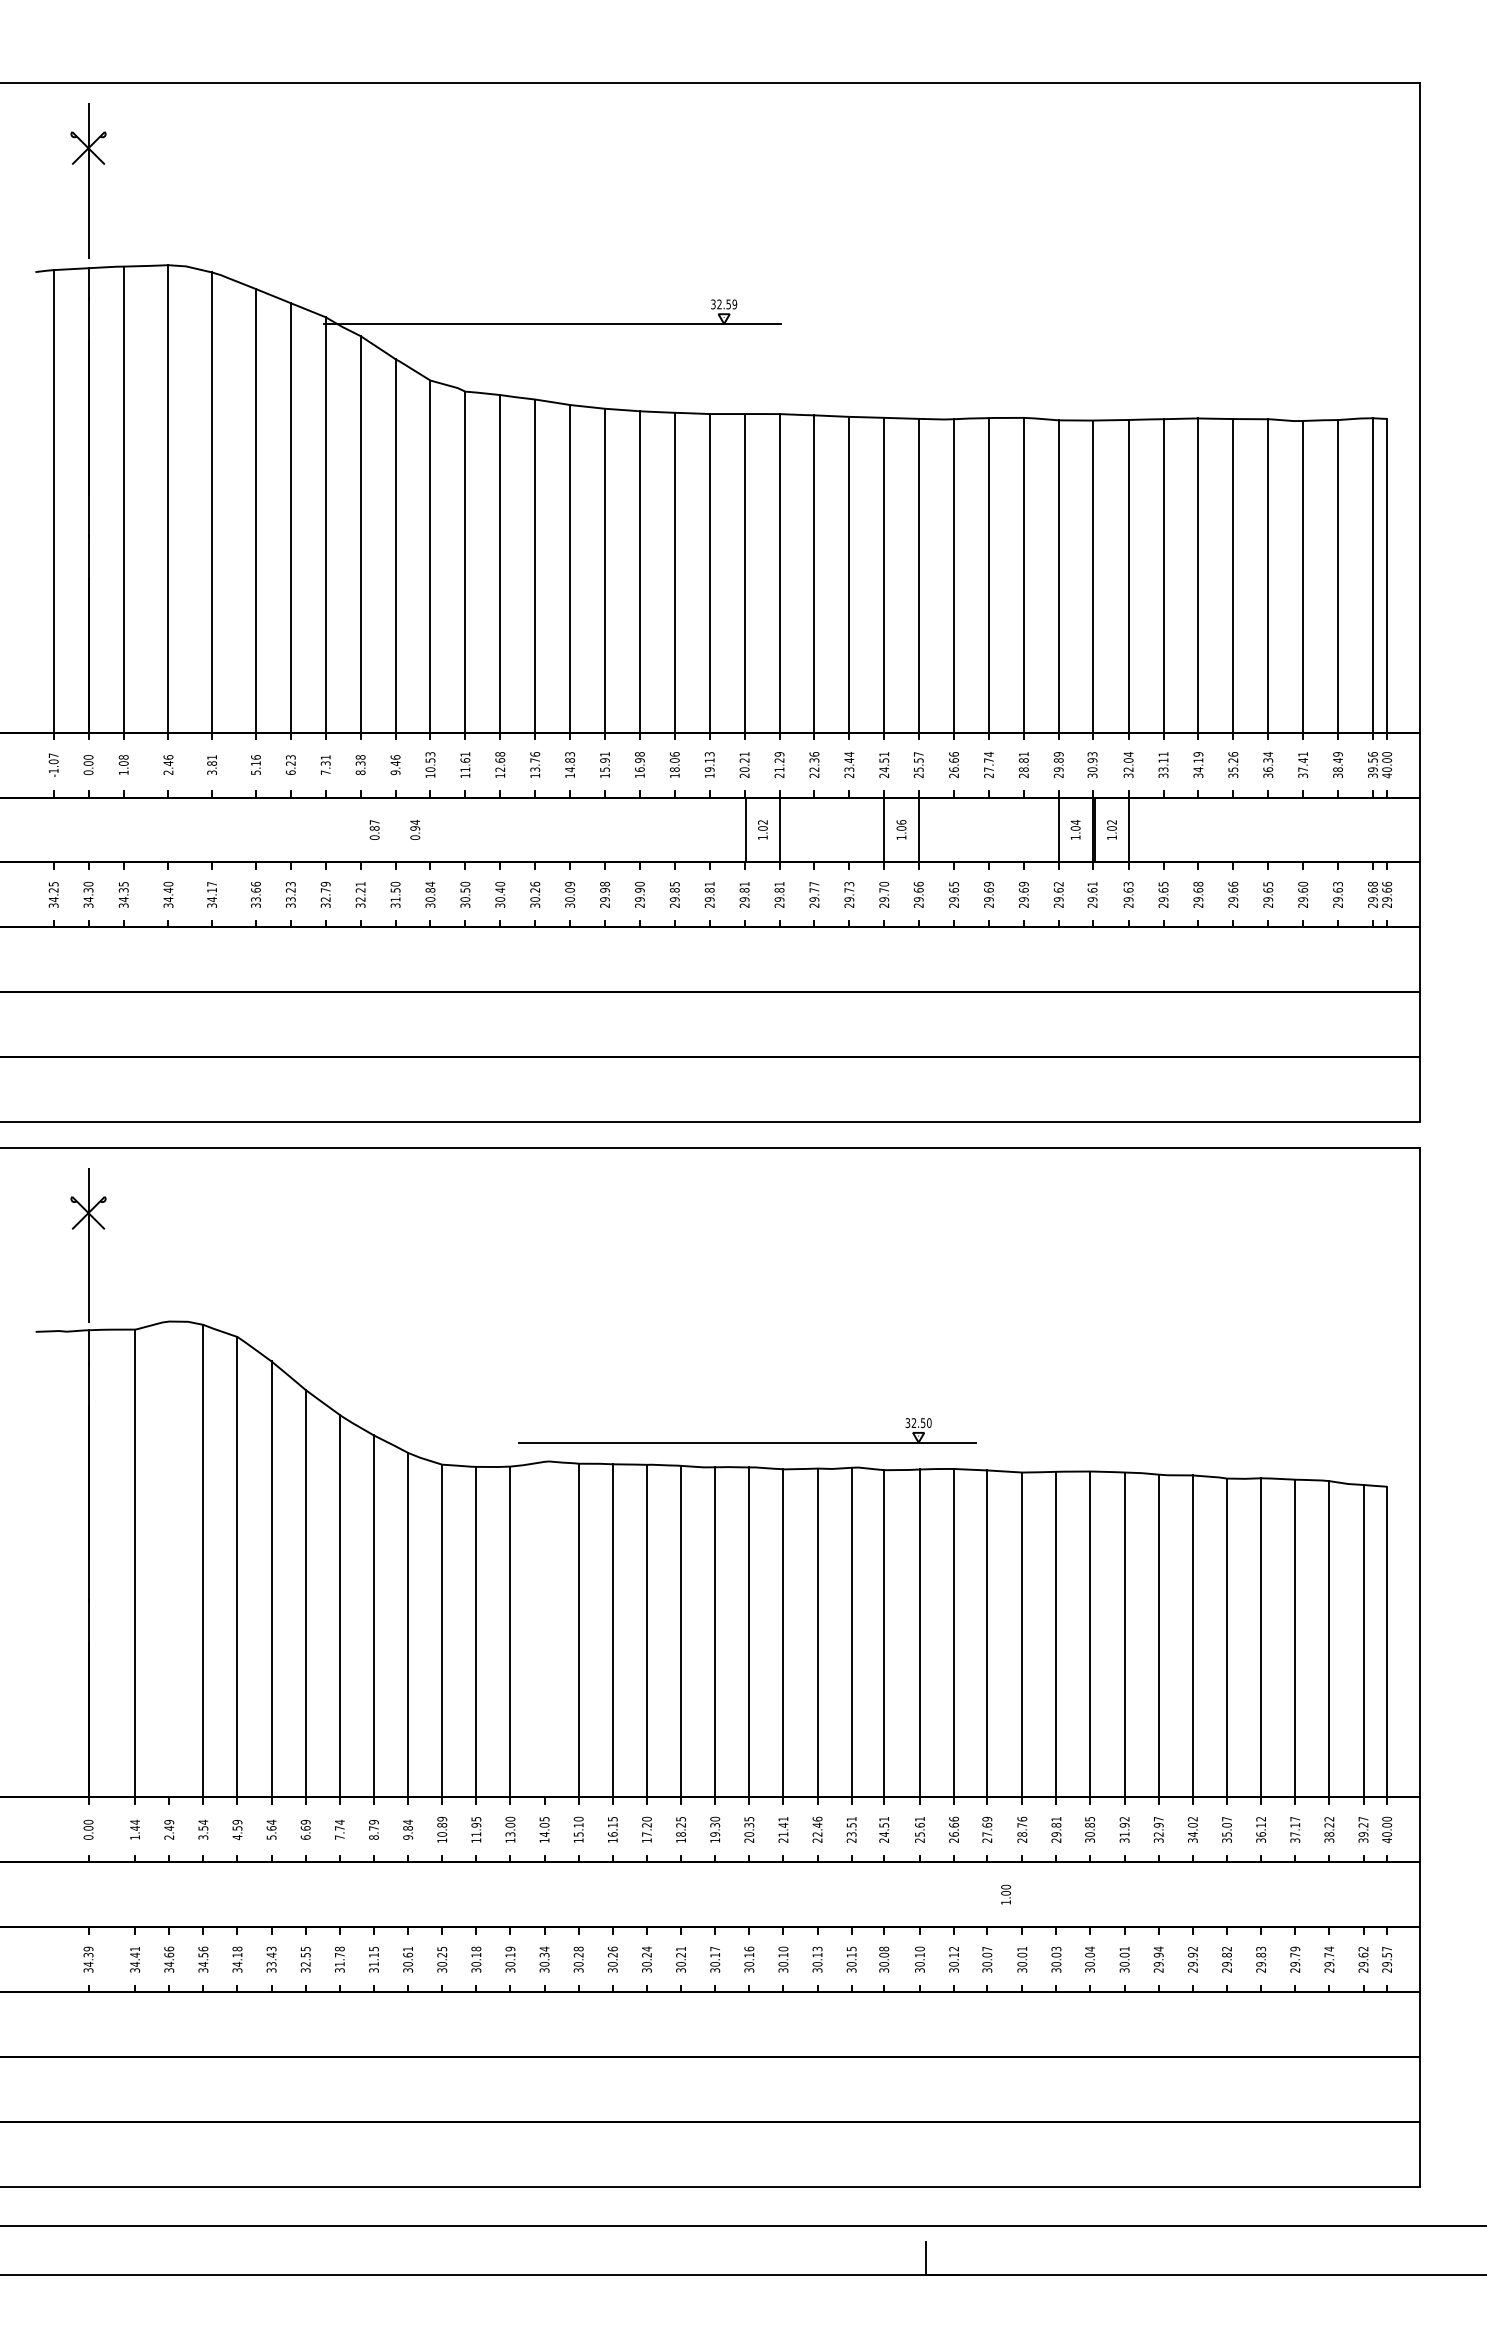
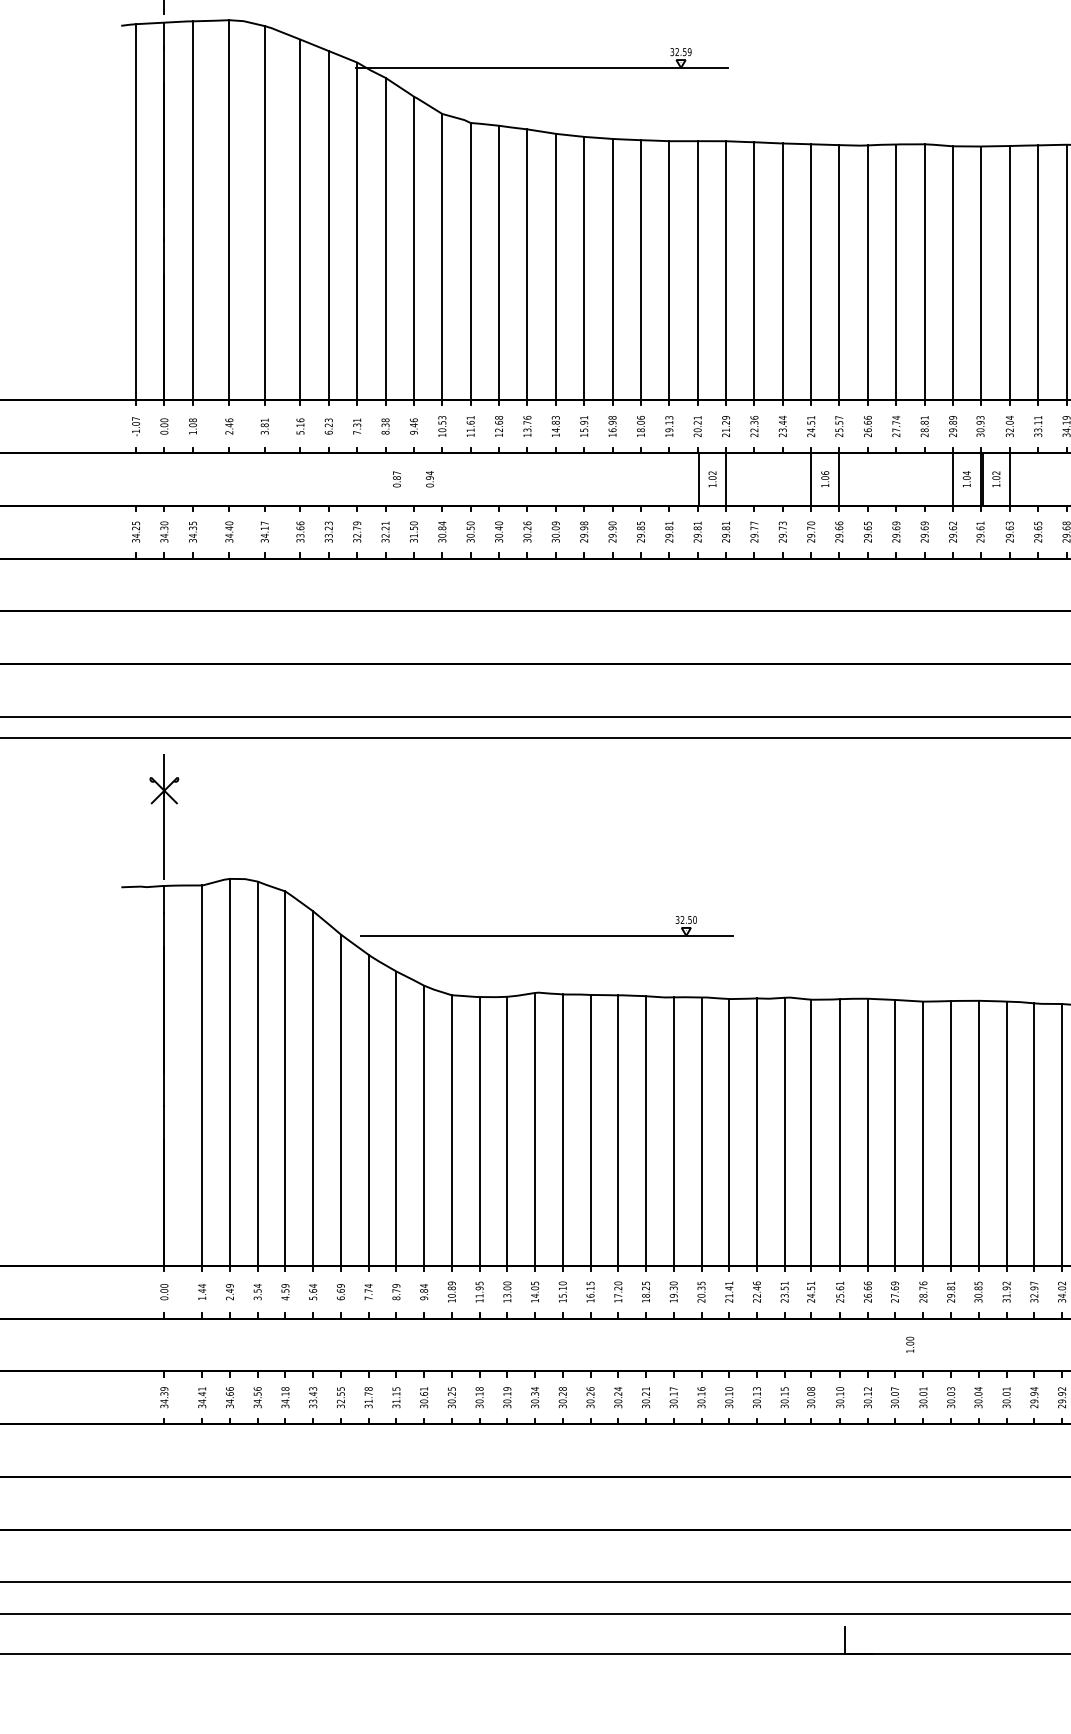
part: (747, 1442) -> (547, 935), moved
line: (169, 1559) -> (230, 1072), added
line: (544, 1629) -> (535, 1129), added

